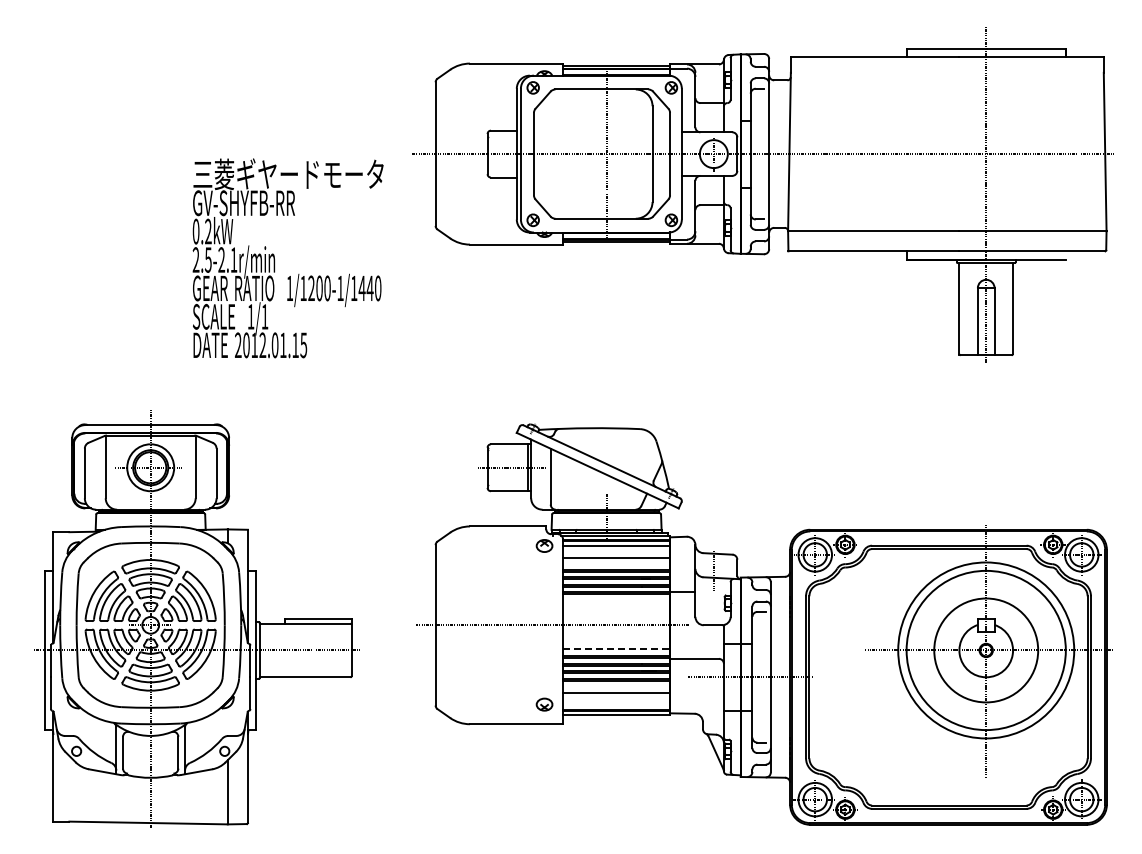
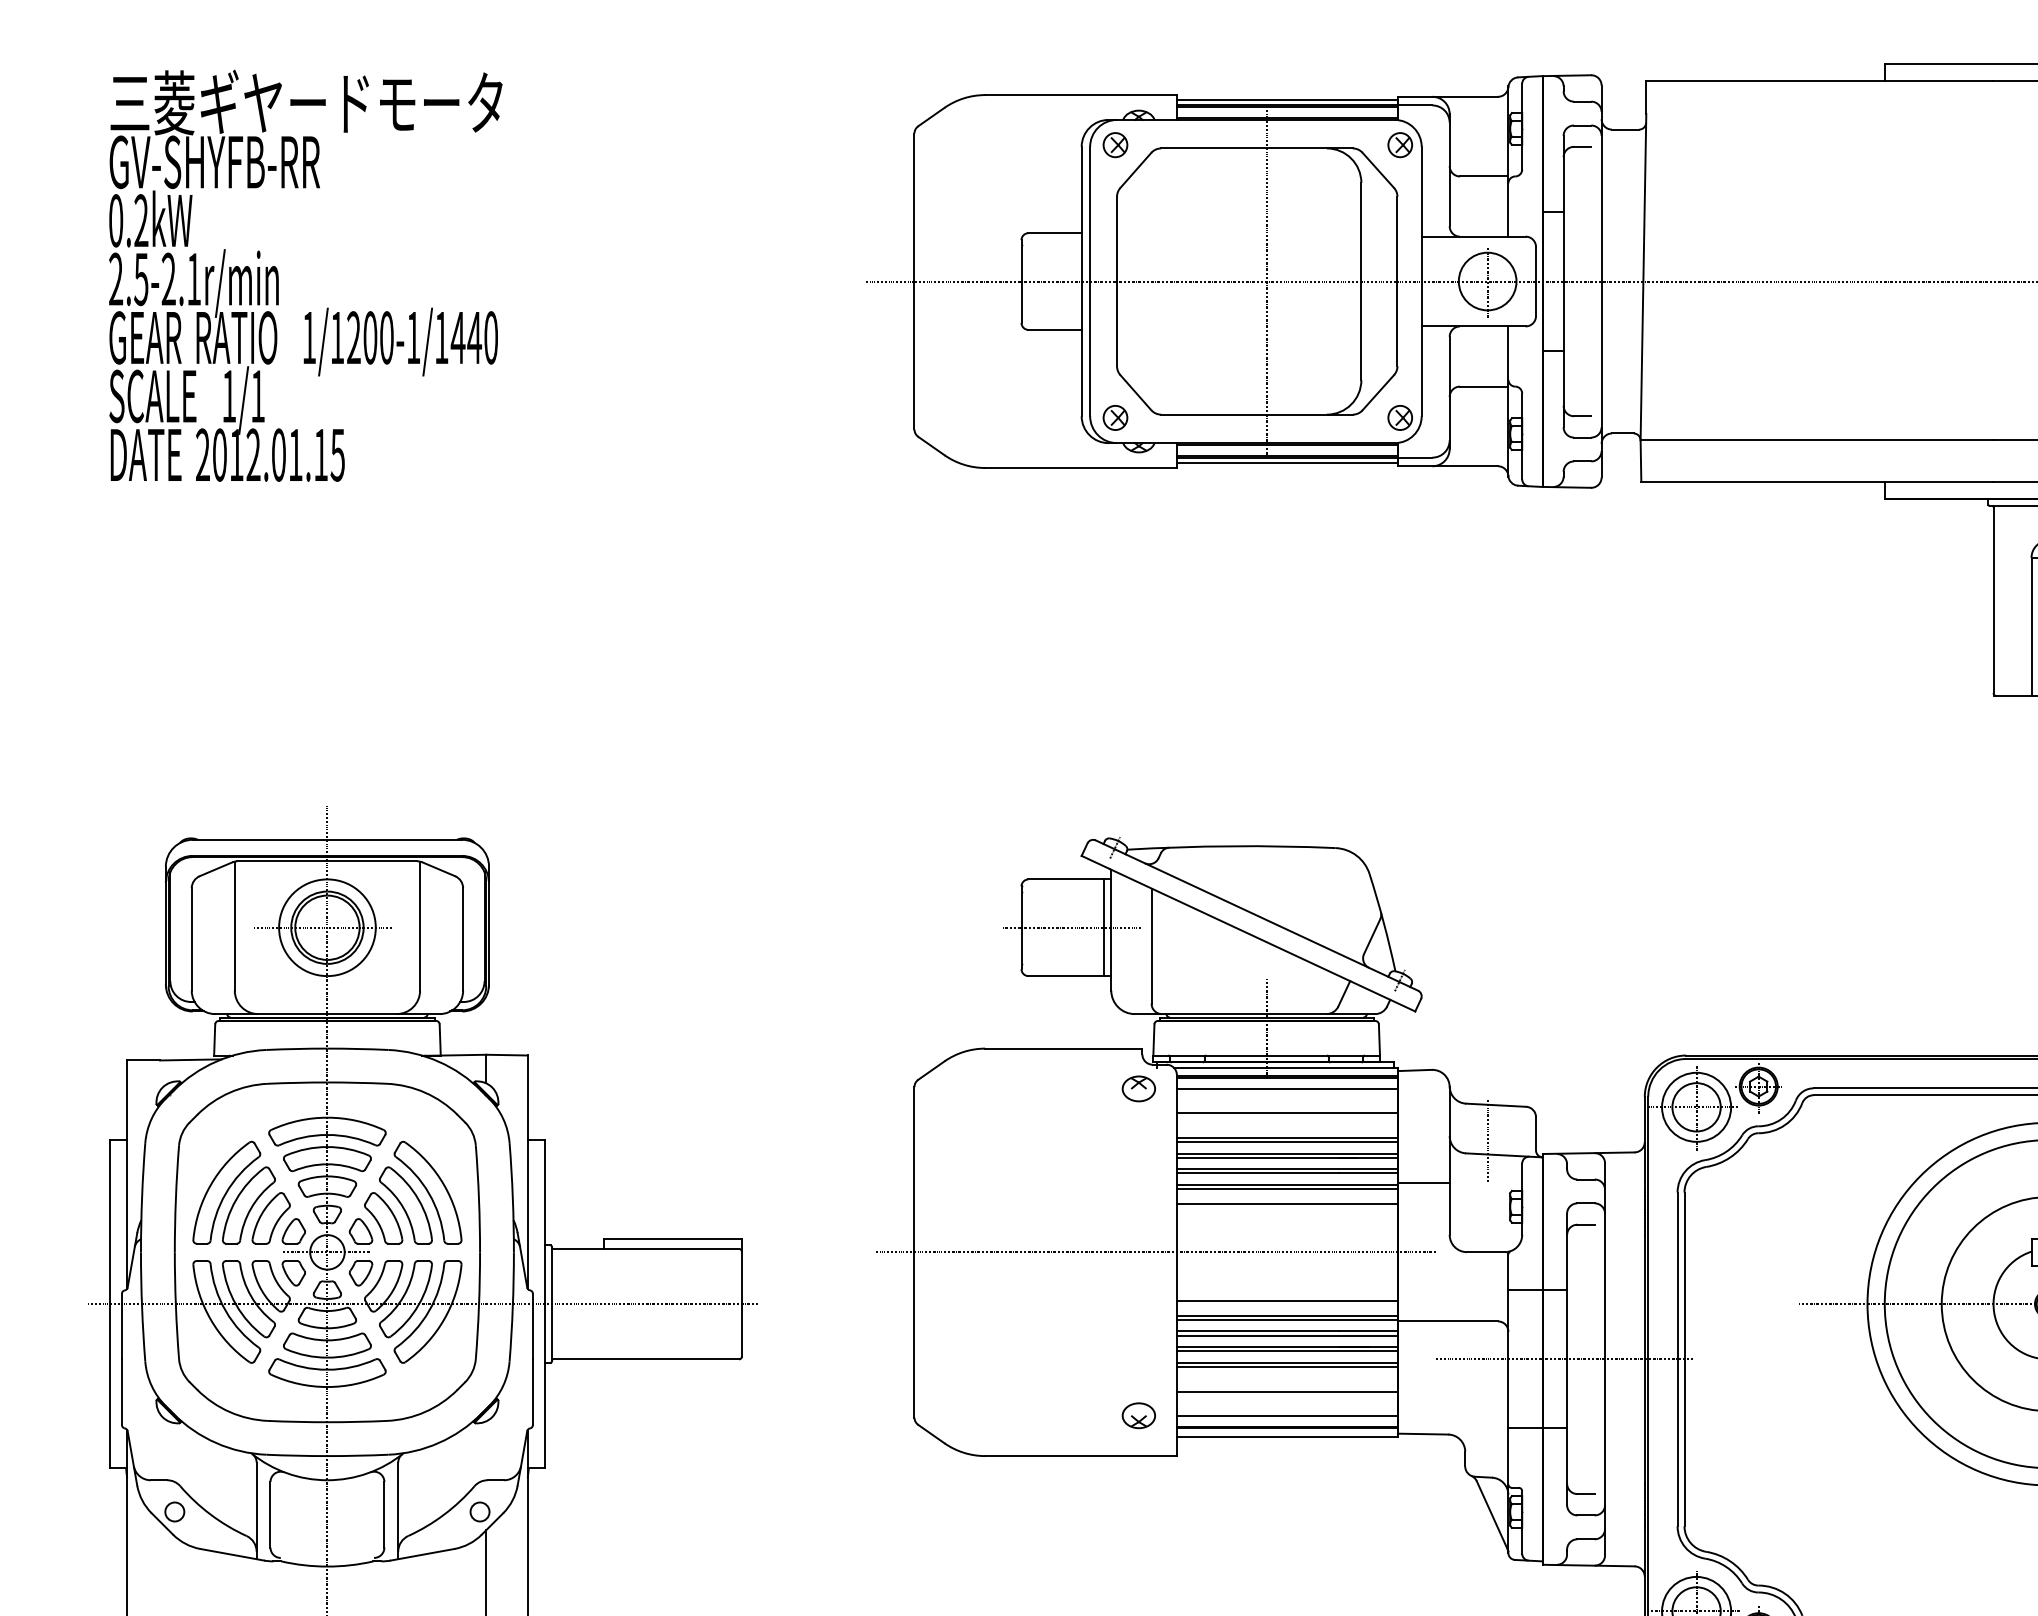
text: (287, 258) -> (304, 276), moved
line: (616, 601) -> (1287, 1203), added
line: (616, 648) -> (1287, 1300), dashed -> solid
line: (616, 704) -> (1287, 1415), added

